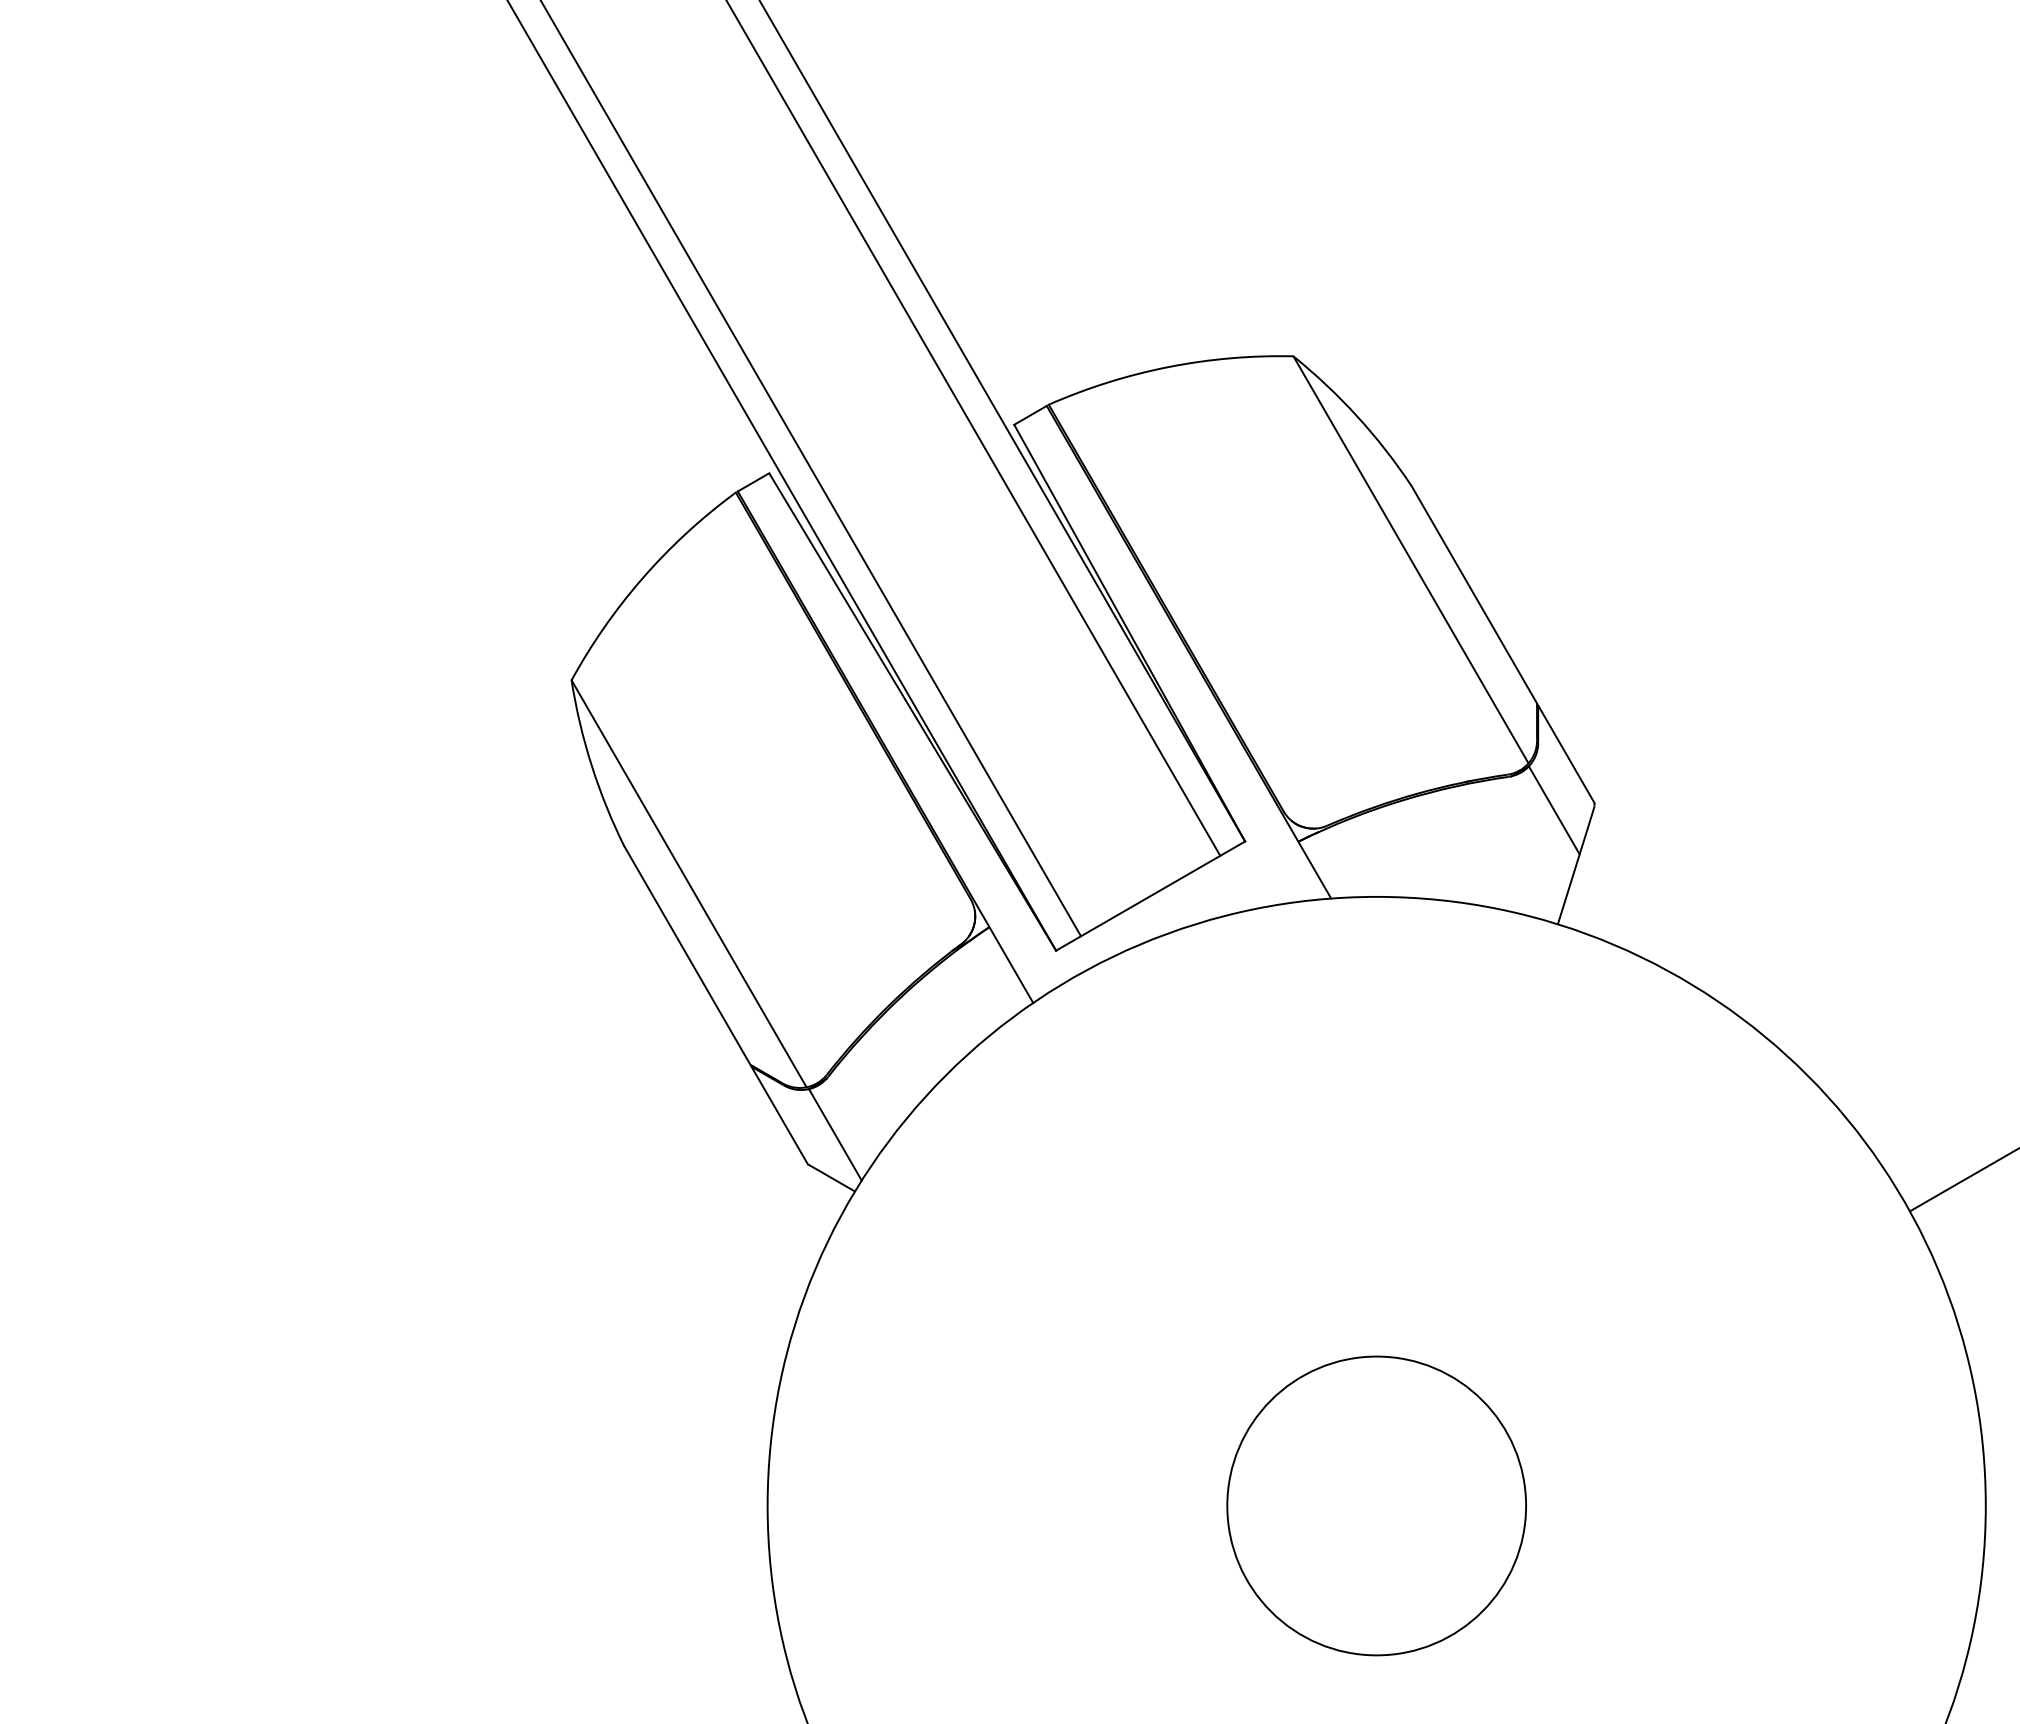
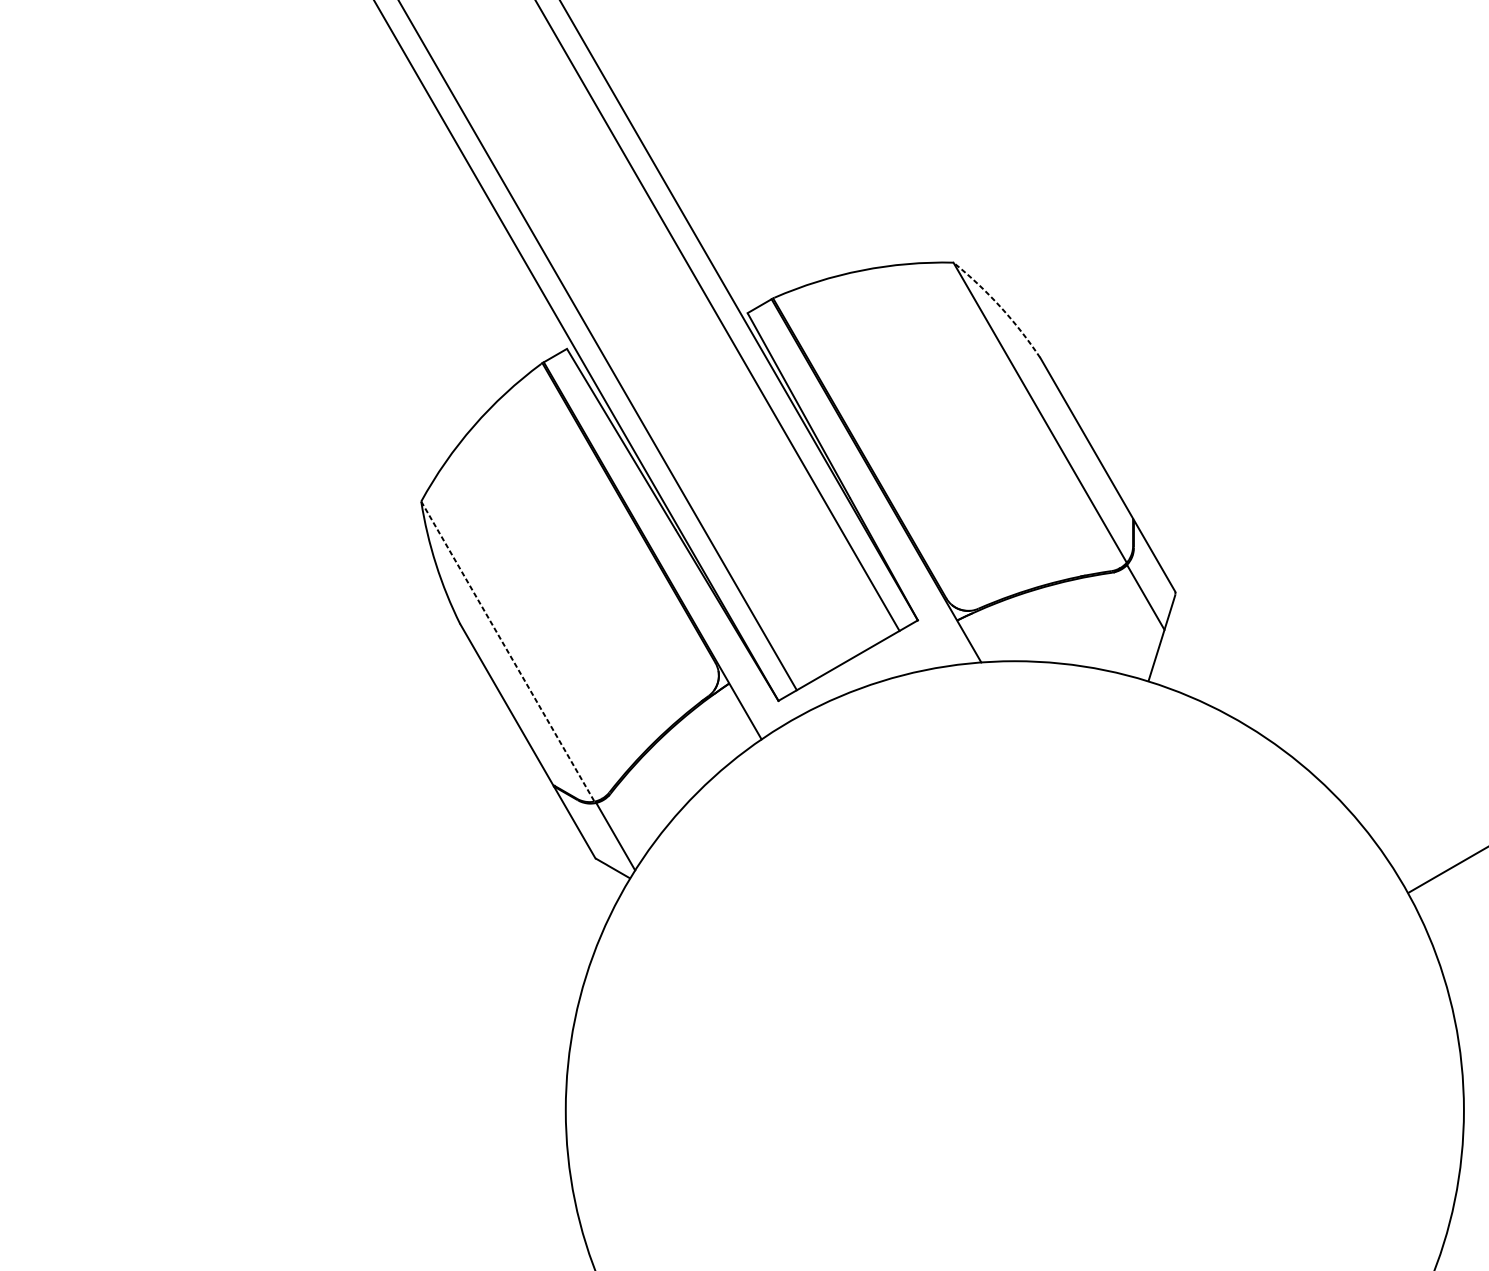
arc: (1357, 416) -> (1000, 307), solid -> dashed
line: (689, 884) -> (508, 652), solid -> dashed
circle: (1376, 1505) -> (1014, 1109), removed

